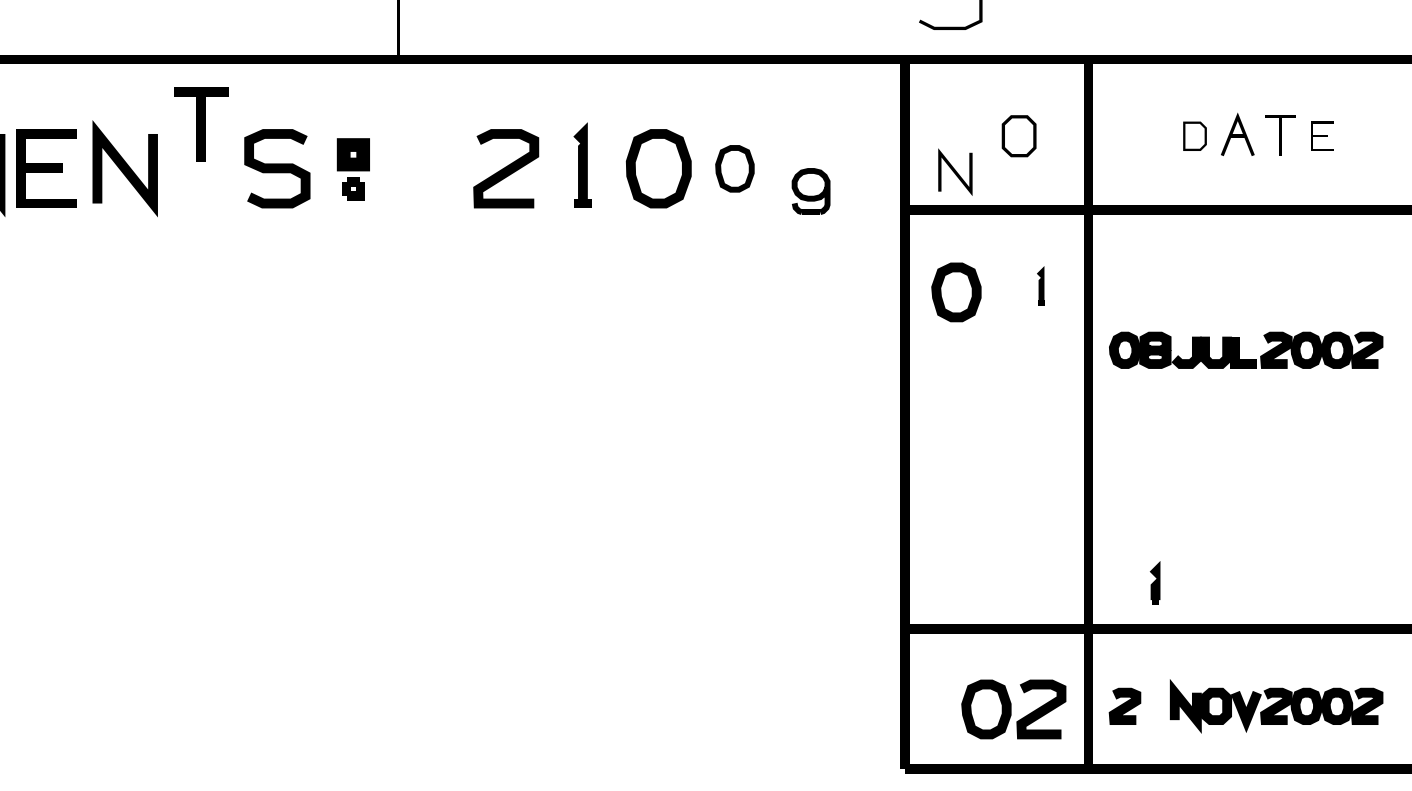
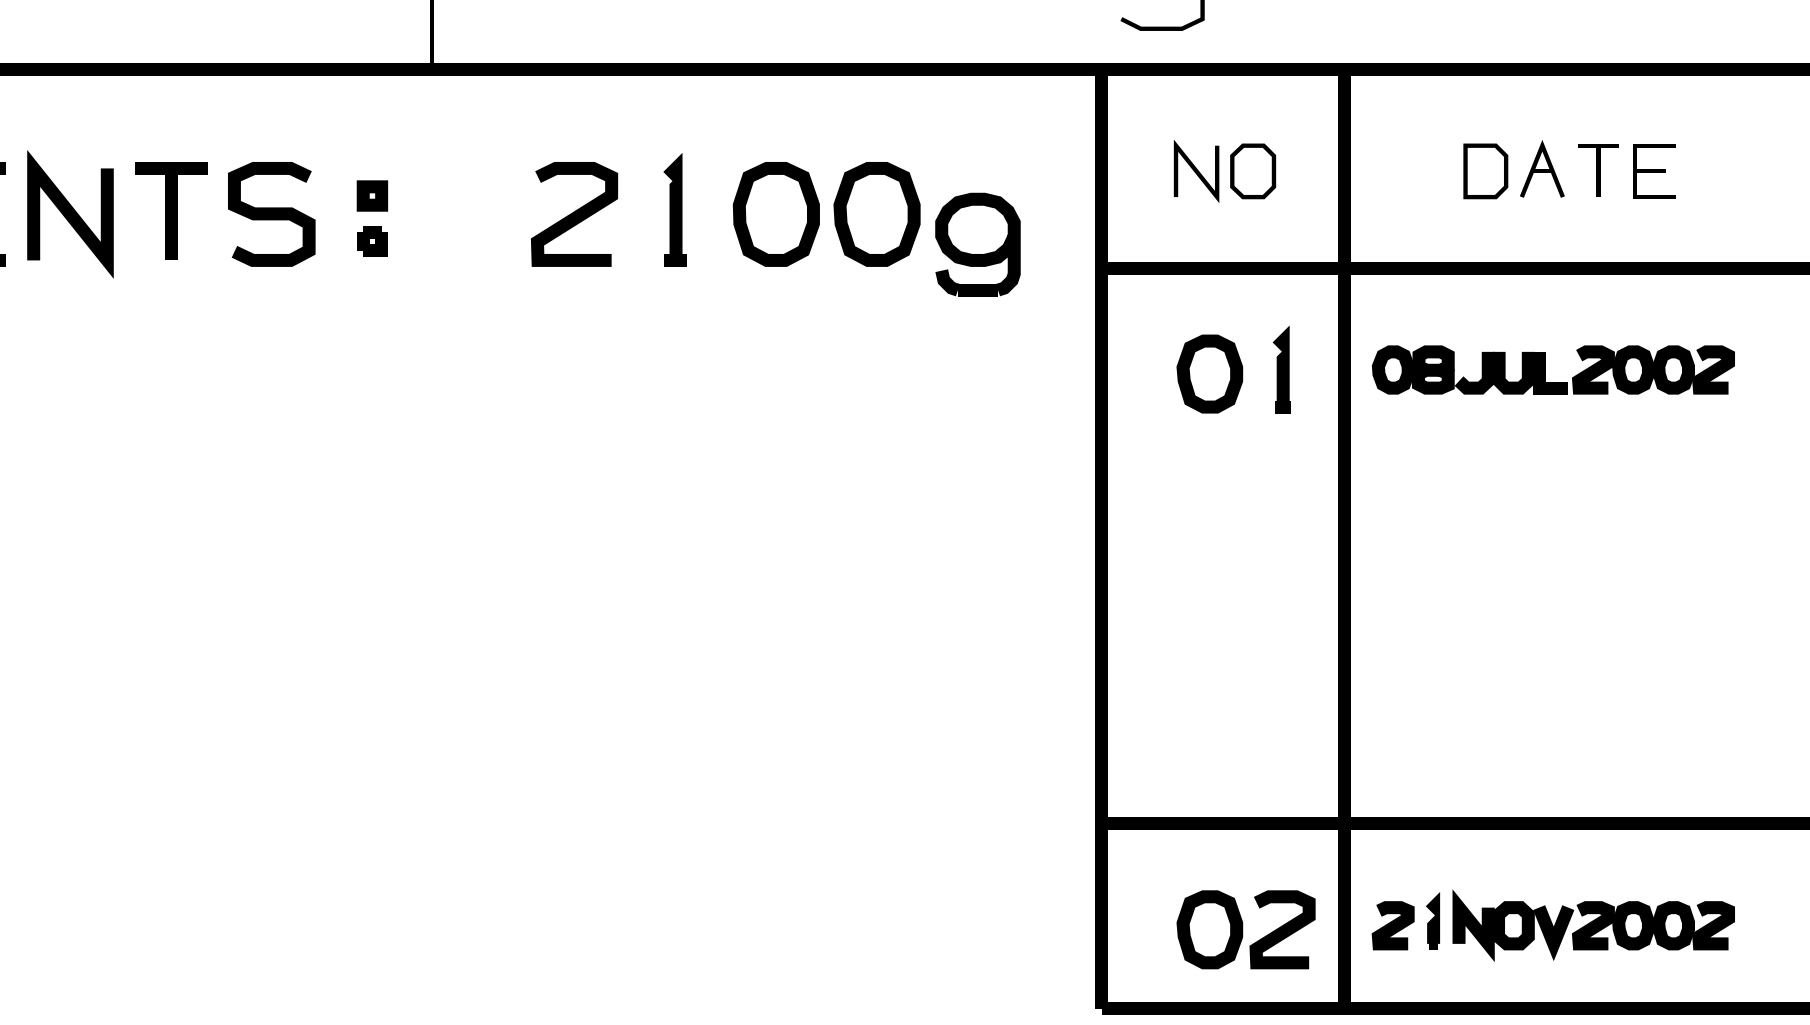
part: (201, 124) -> (171, 211), moved
part: (1322, 135) -> (1654, 170), size x1.43
part: (1194, 136) -> (1485, 171), size x1.43
part: (353, 154) -> (372, 195), size x0.71
part: (734, 168) -> (876, 214), size x1.67
line: (955, 171) -> (1196, 170), moved
part: (810, 191) -> (977, 244), size x1.67
part: (1040, 285) -> (1281, 368), size x1.67
part: (956, 292) -> (1209, 374), moved
part: (1239, 349) -> (1544, 368), moved
part: (1154, 582) -> (1432, 920), moved

